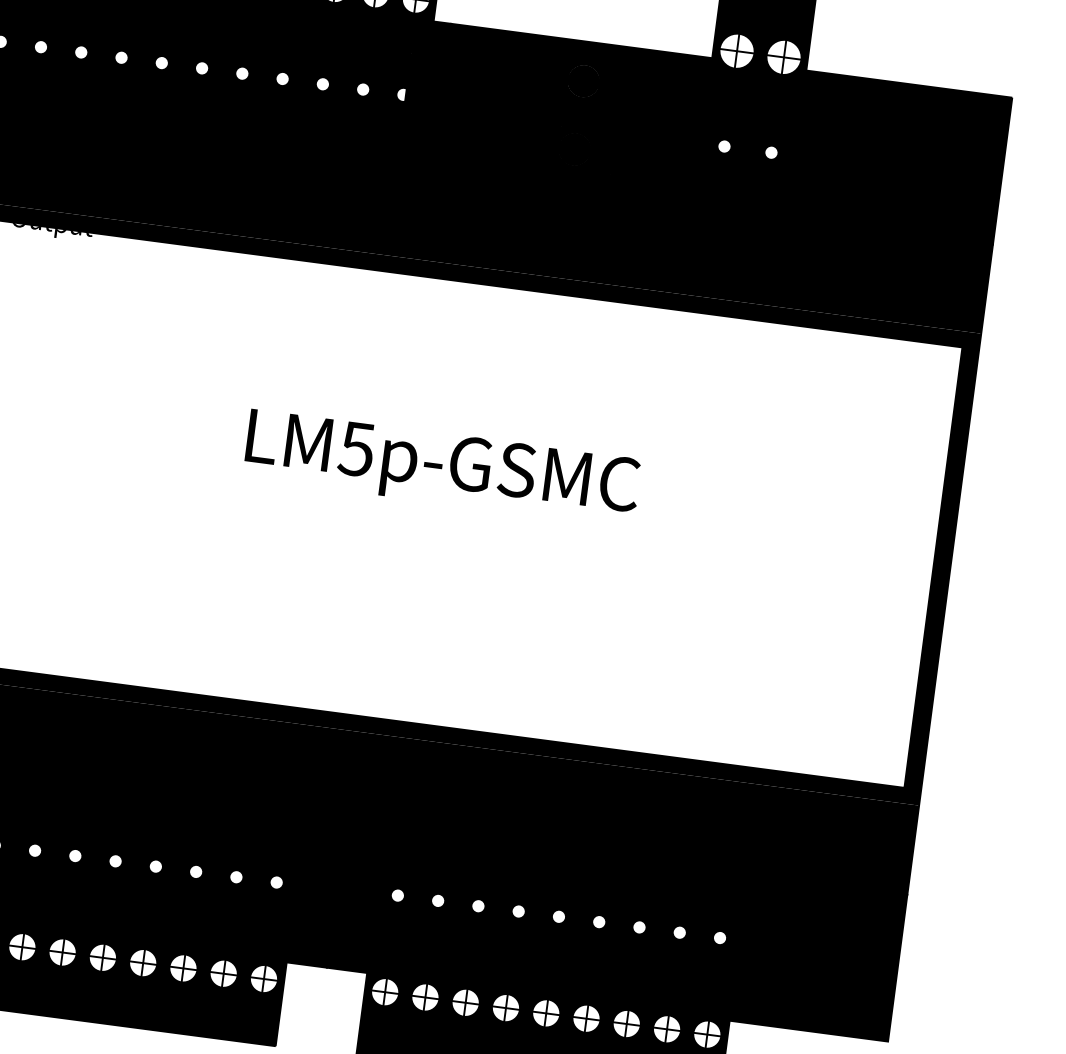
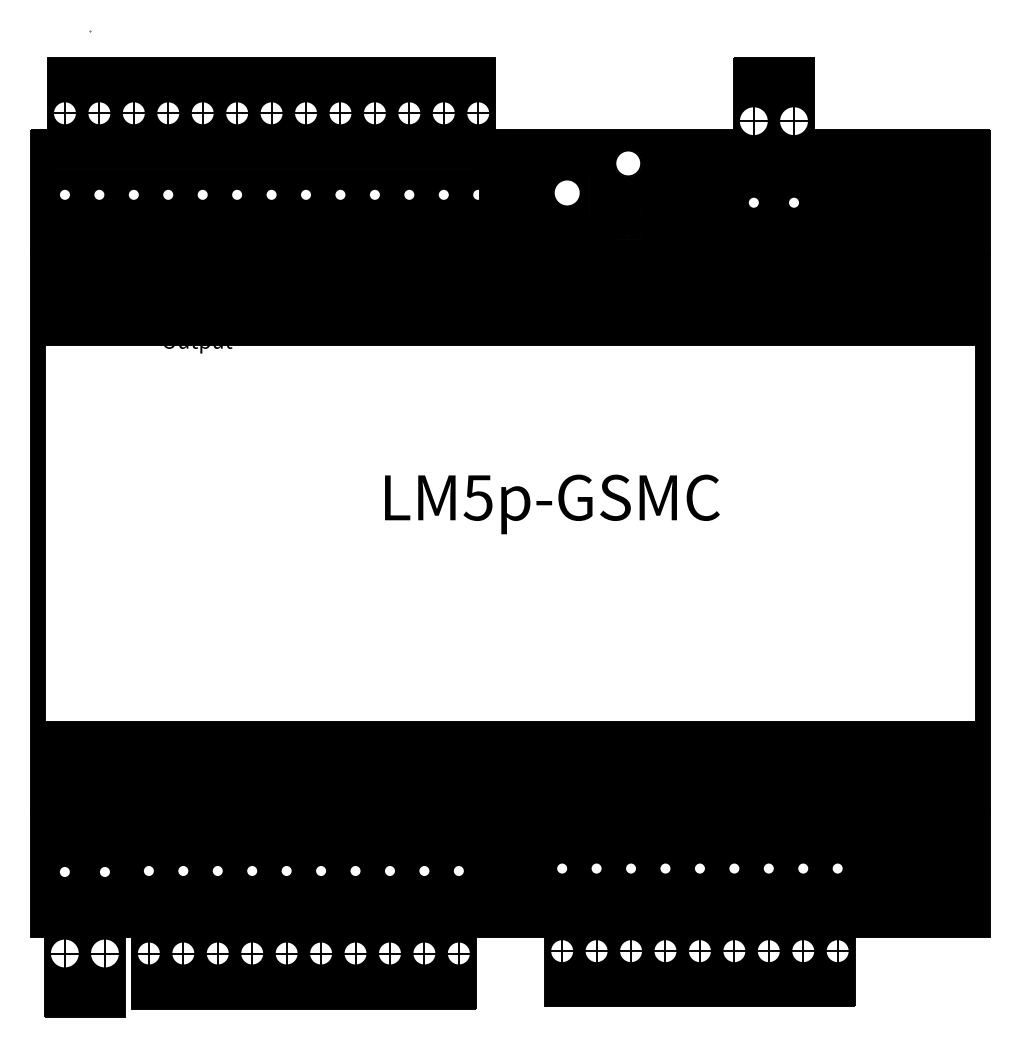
fill: (583, 81) -> (628, 163), removed
fill: (507, 105) -> (566, 192), removed

